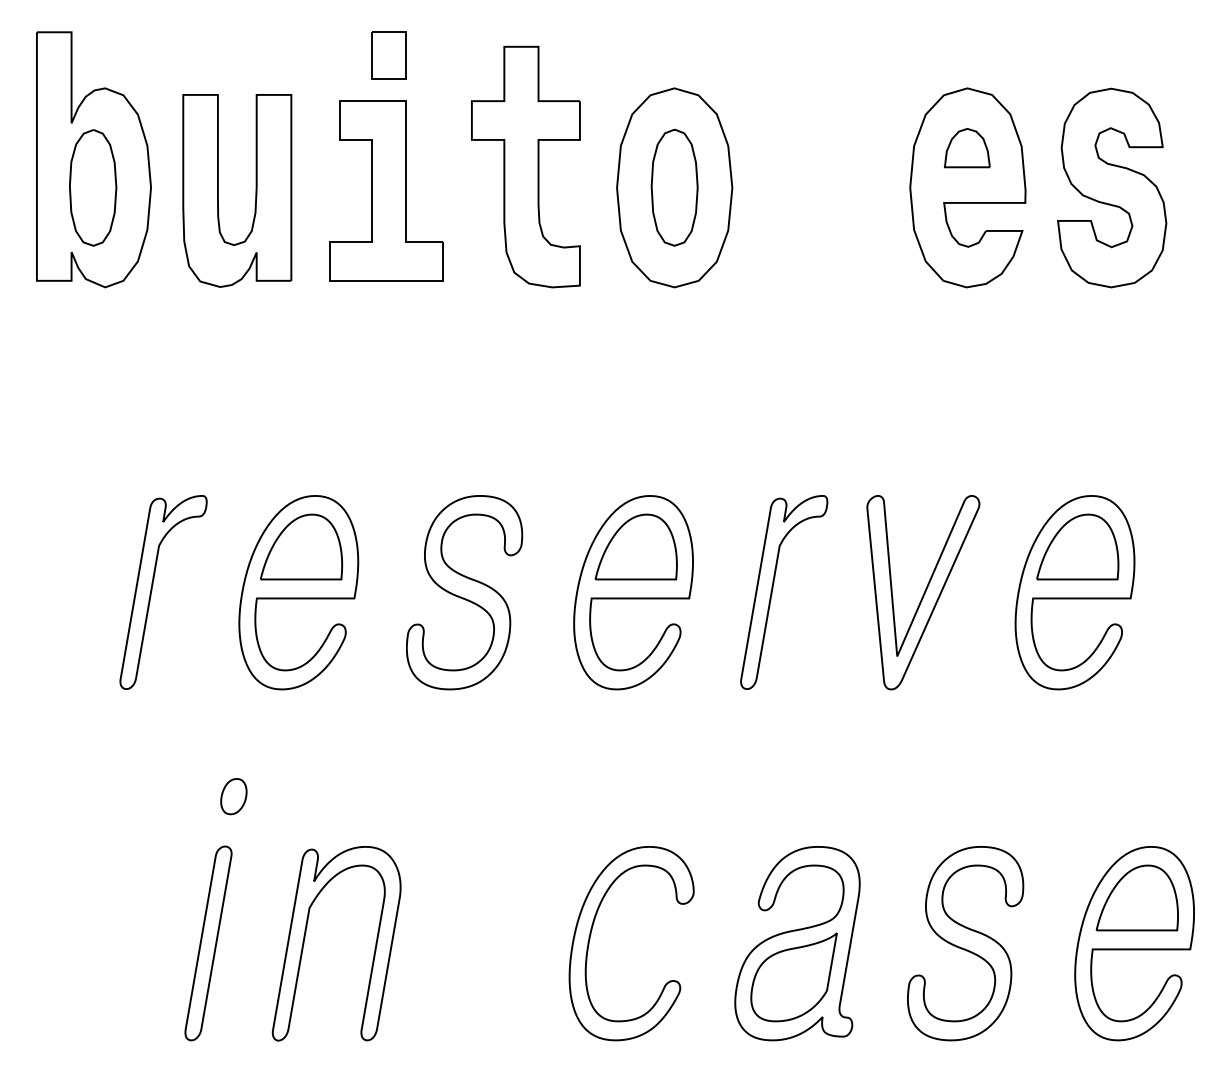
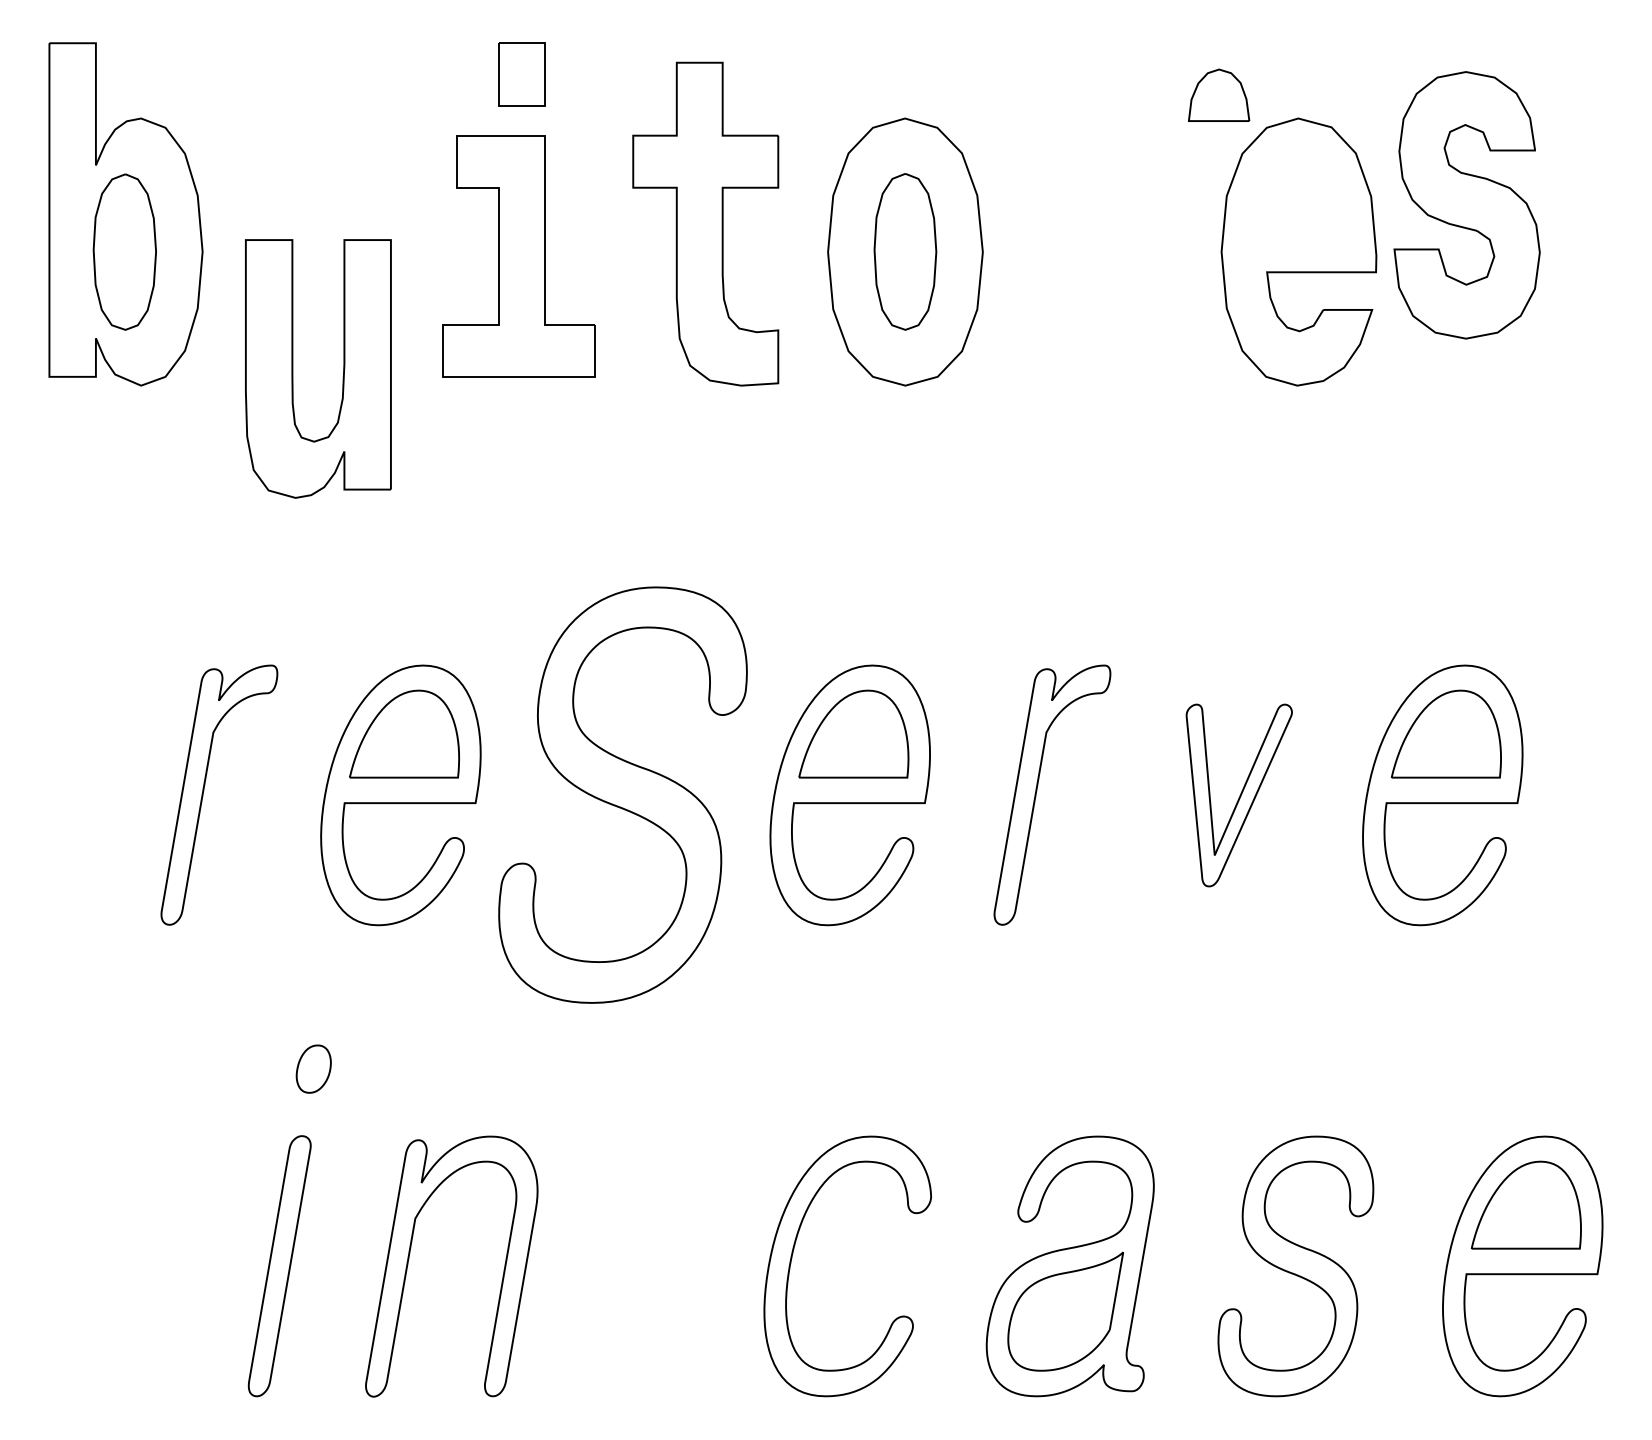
part: (967, 148) -> (1219, 95), moved
part: (1112, 187) -> (1467, 204), moved
part: (255, 190) -> (342, 368), moved
part: (464, 592) -> (623, 795), size x1.6
part: (923, 592) -> (1239, 795), size x0.7

